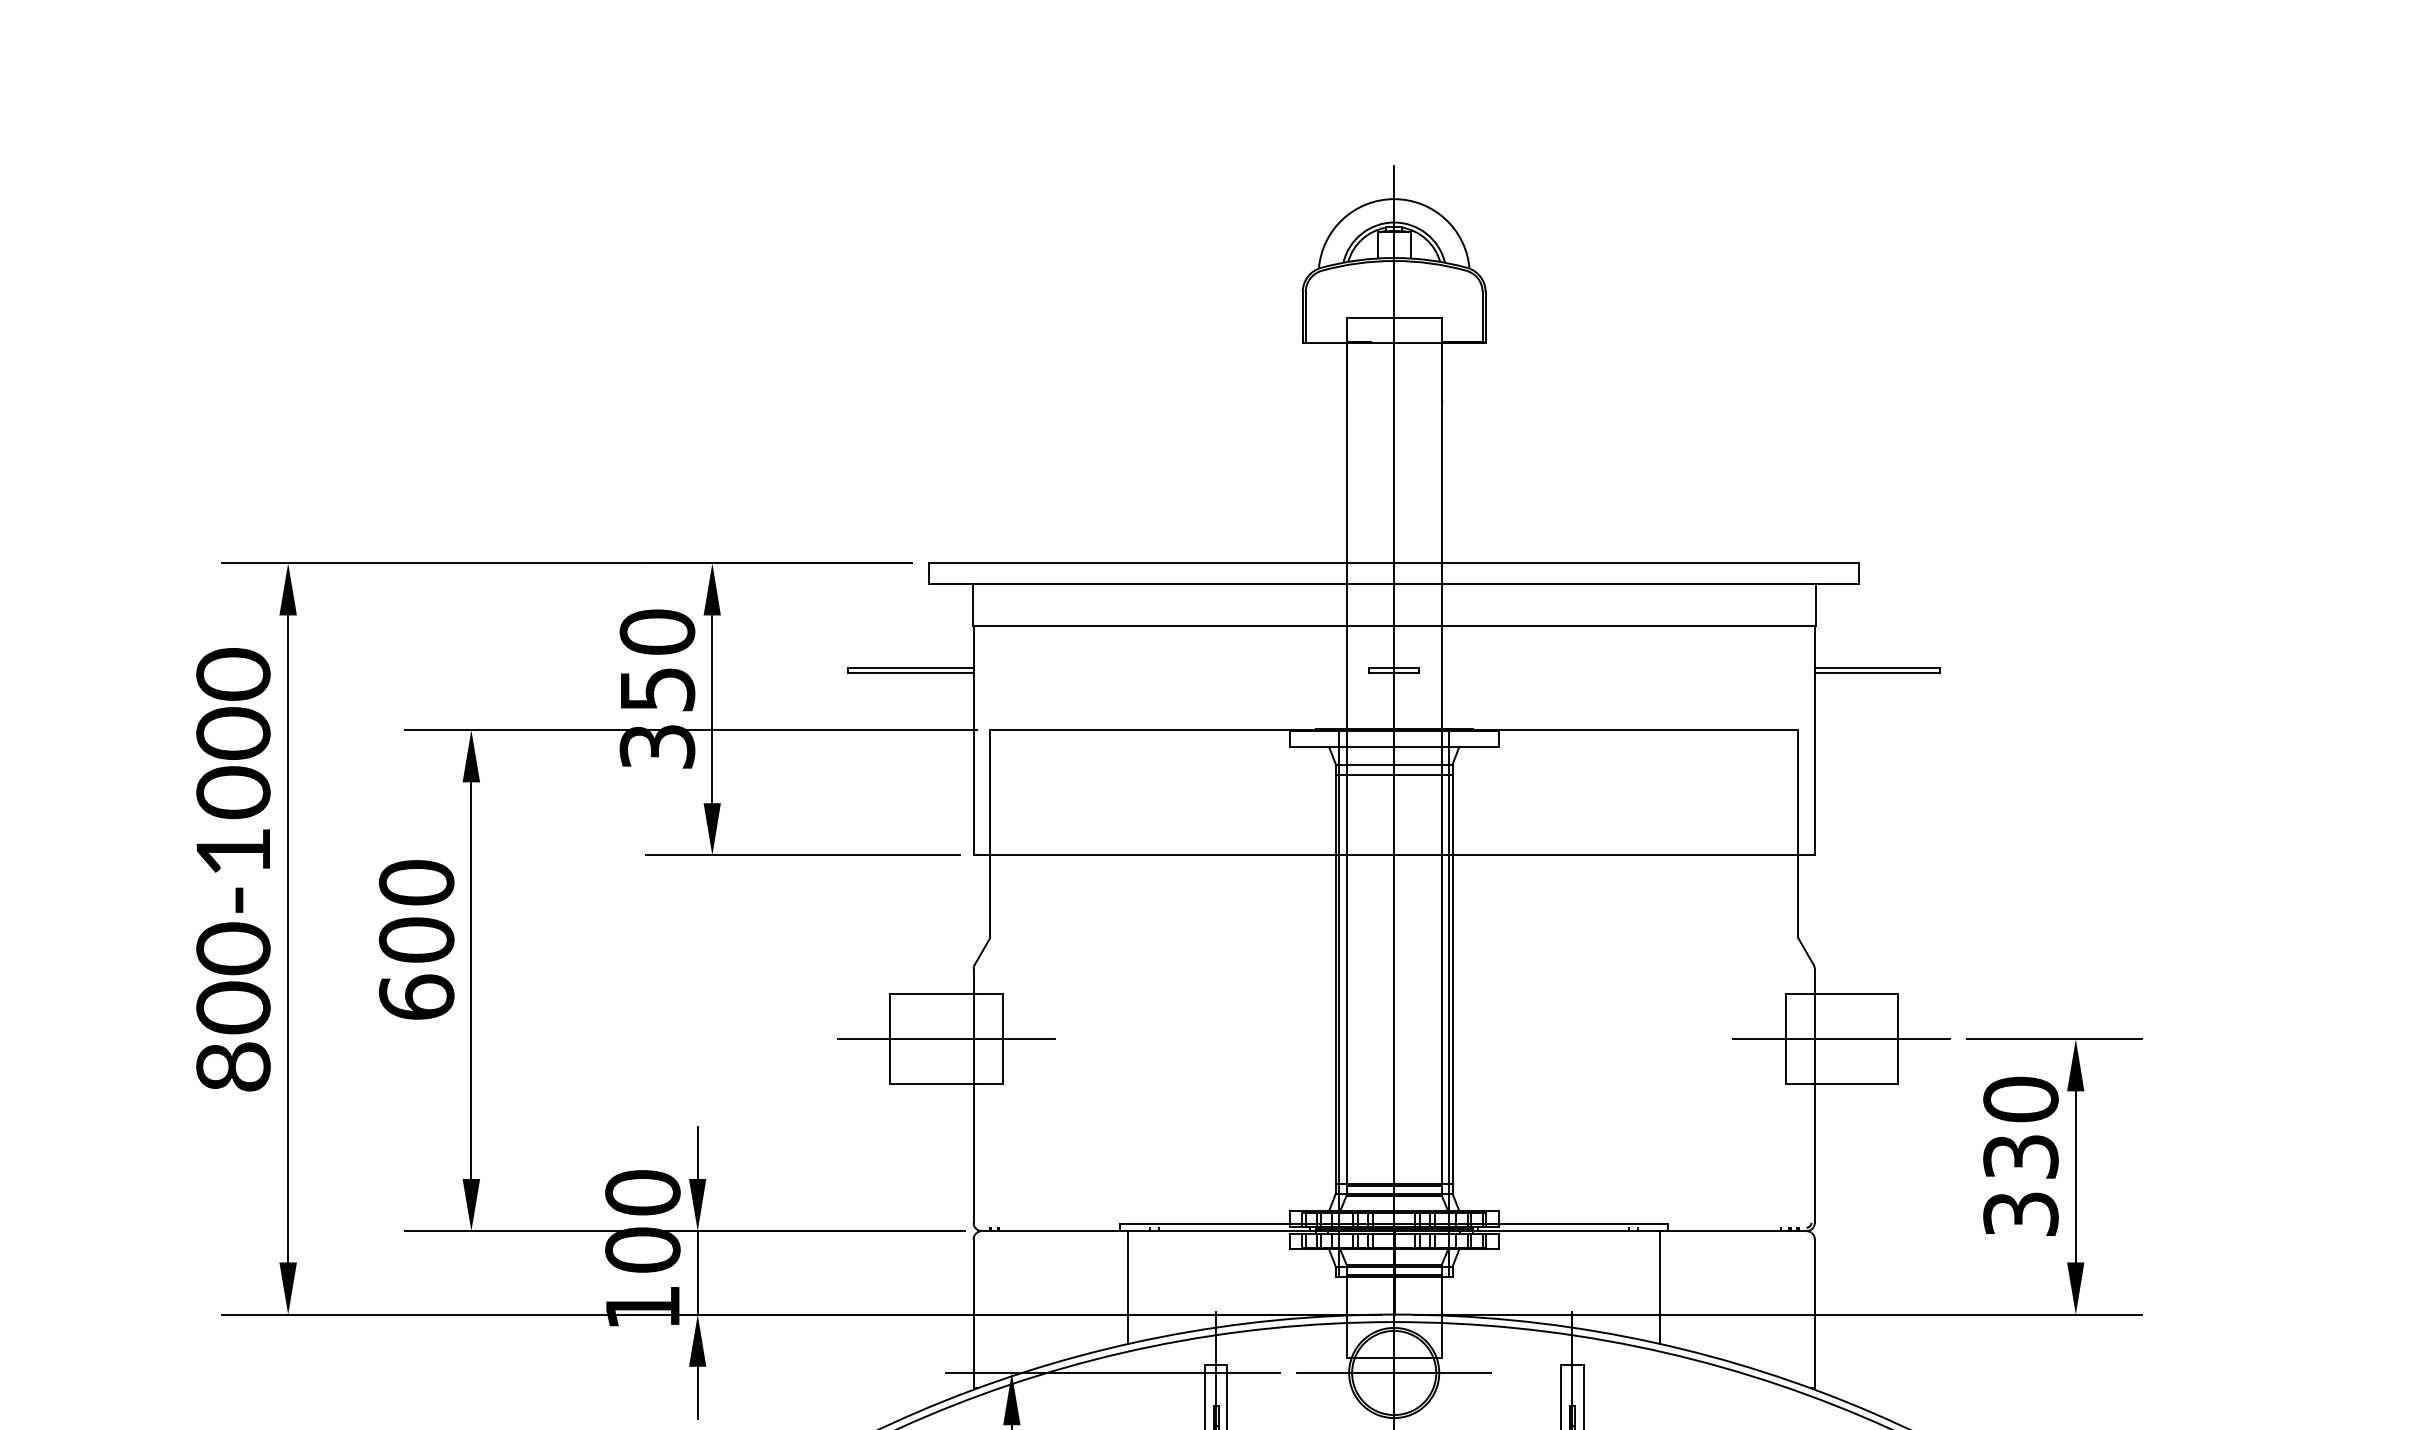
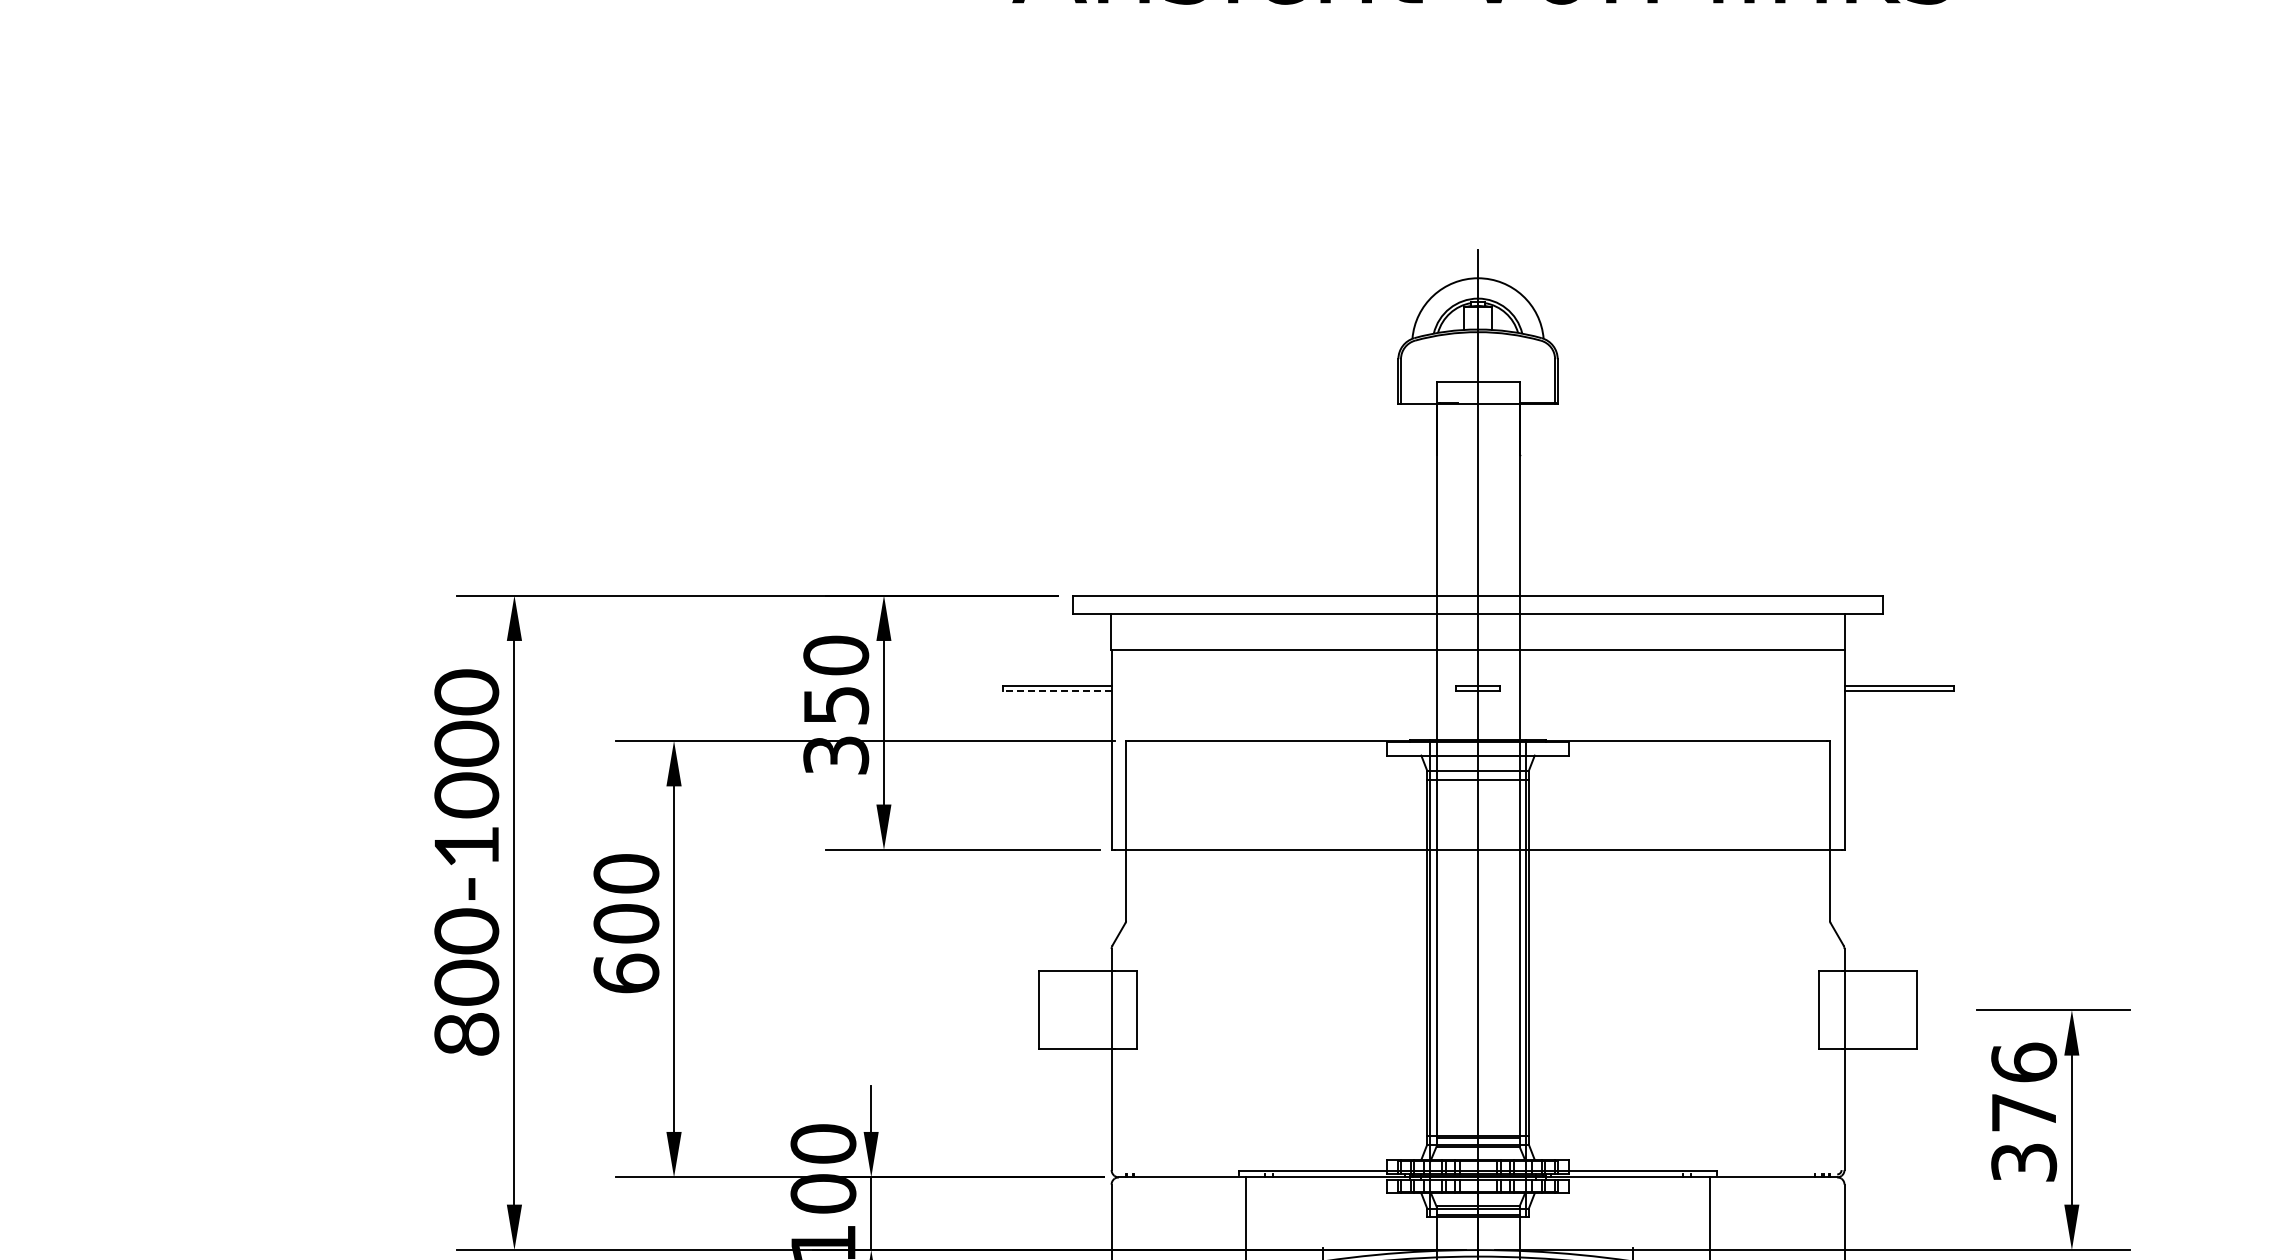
line: (911, 672) -> (1057, 690), solid -> dashed
line: (945, 1039) -> (1087, 1010), removed
line: (1841, 1039) -> (1867, 1010), removed
text: (2021, 1126) -> (2024, 1086), 330 -> 376

